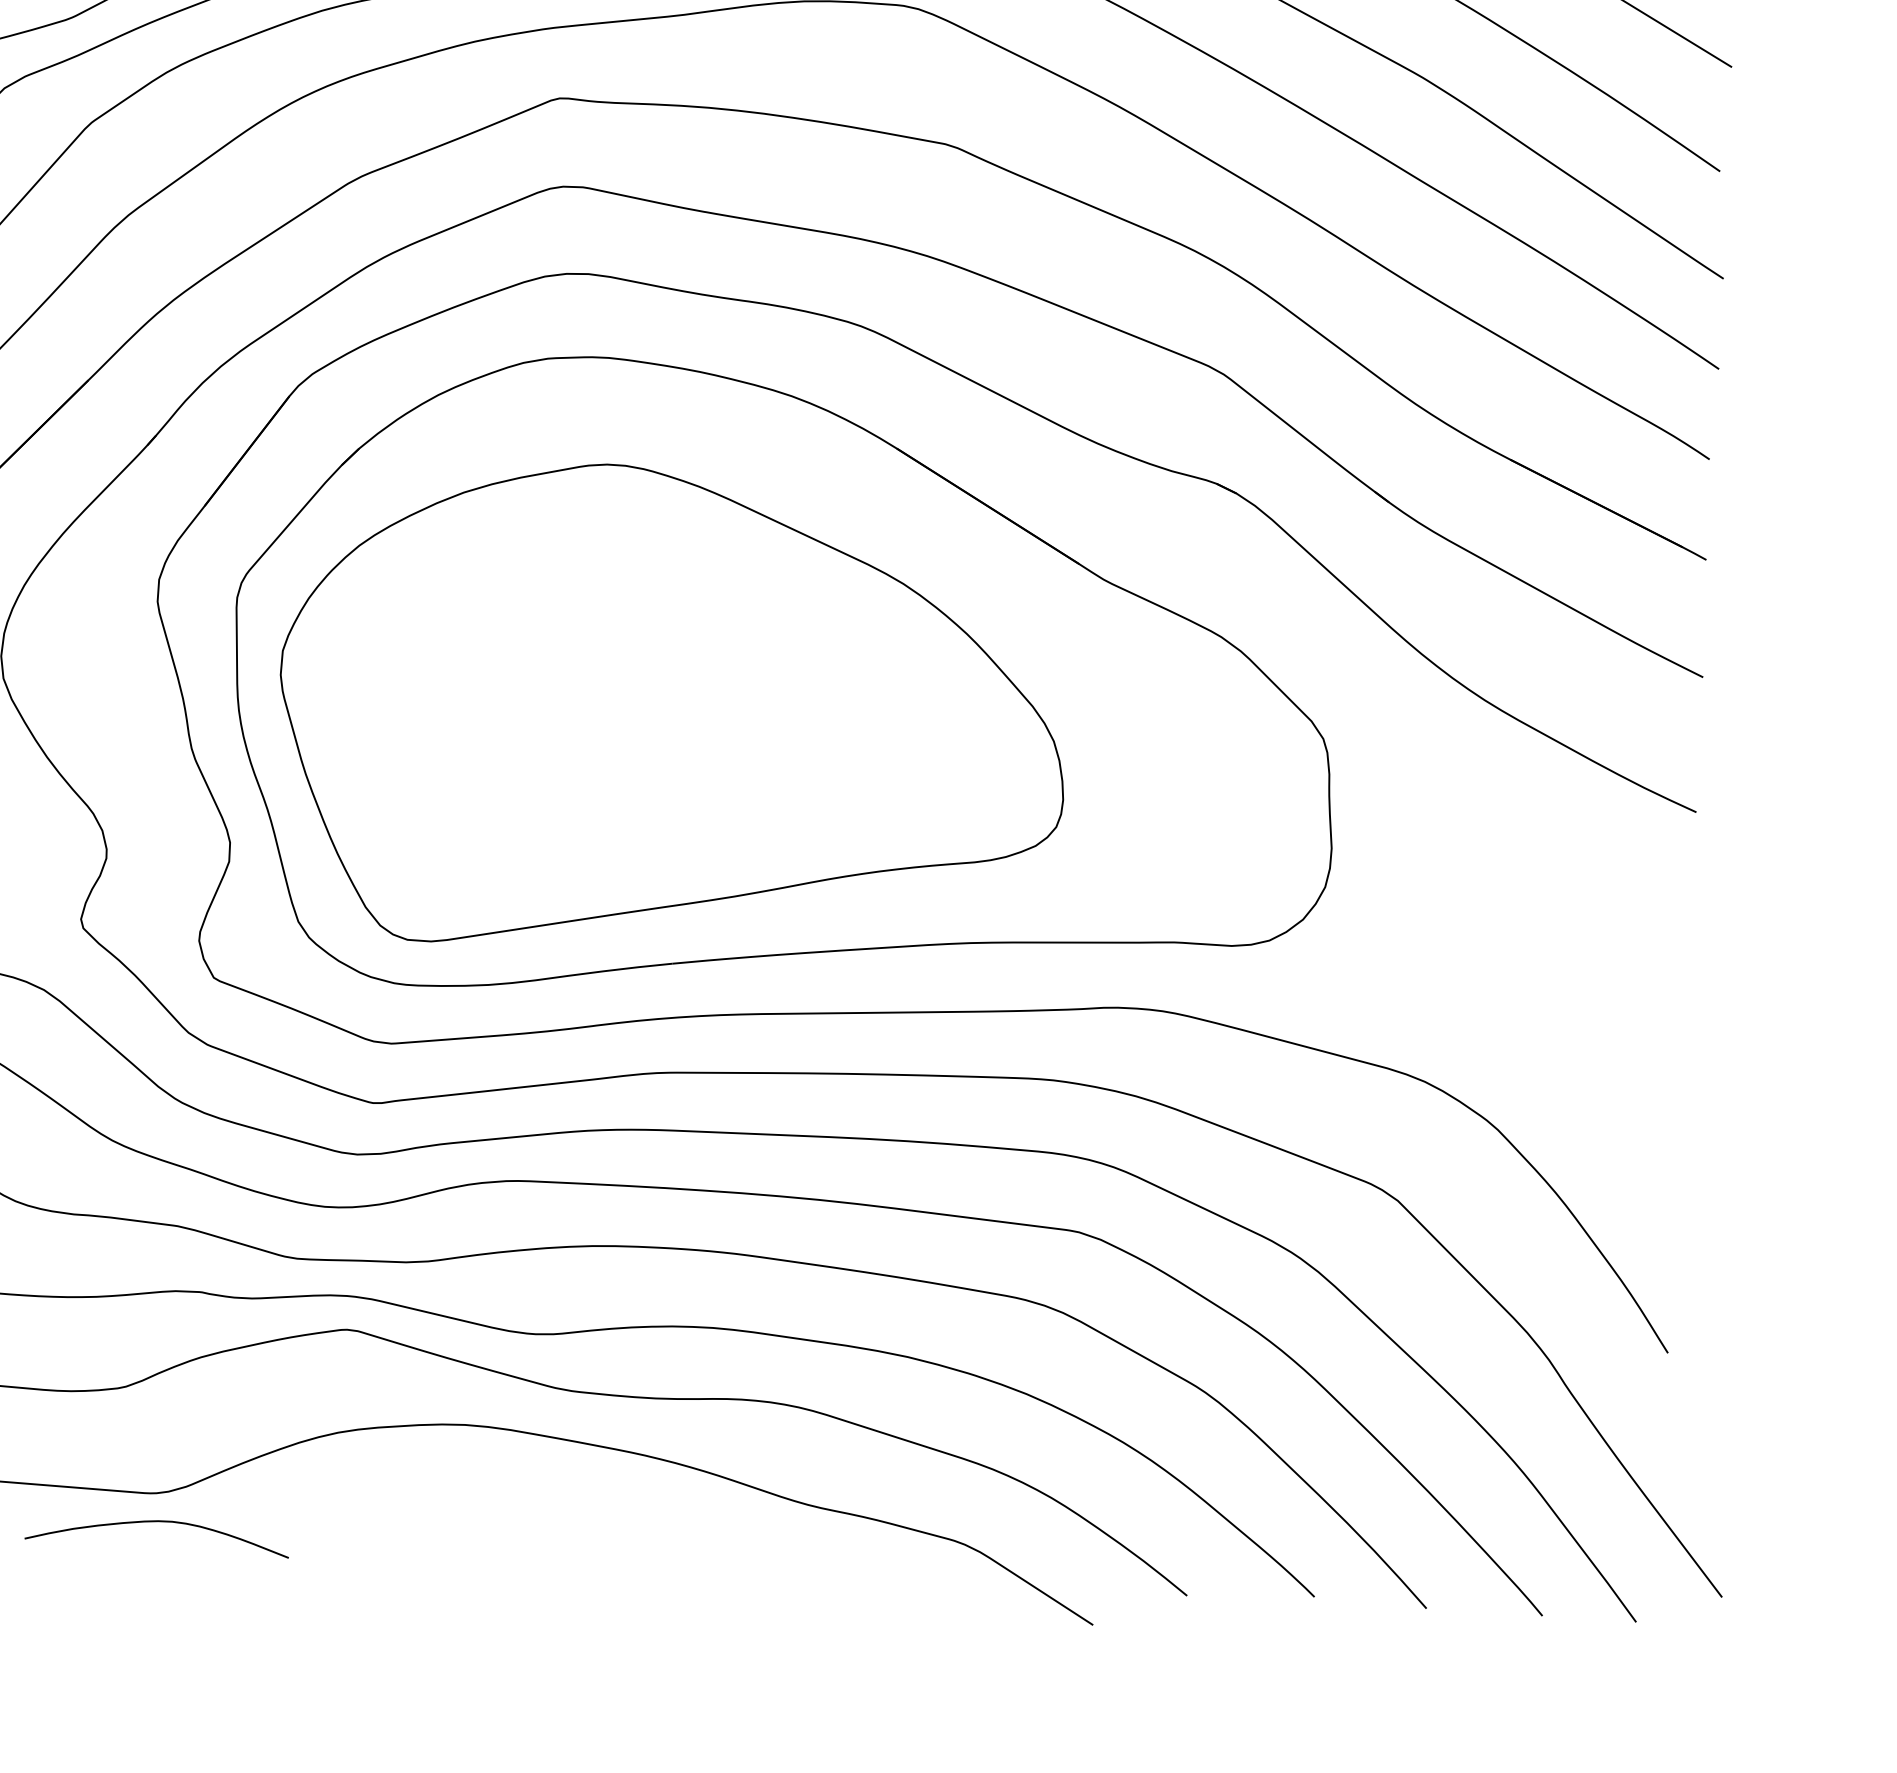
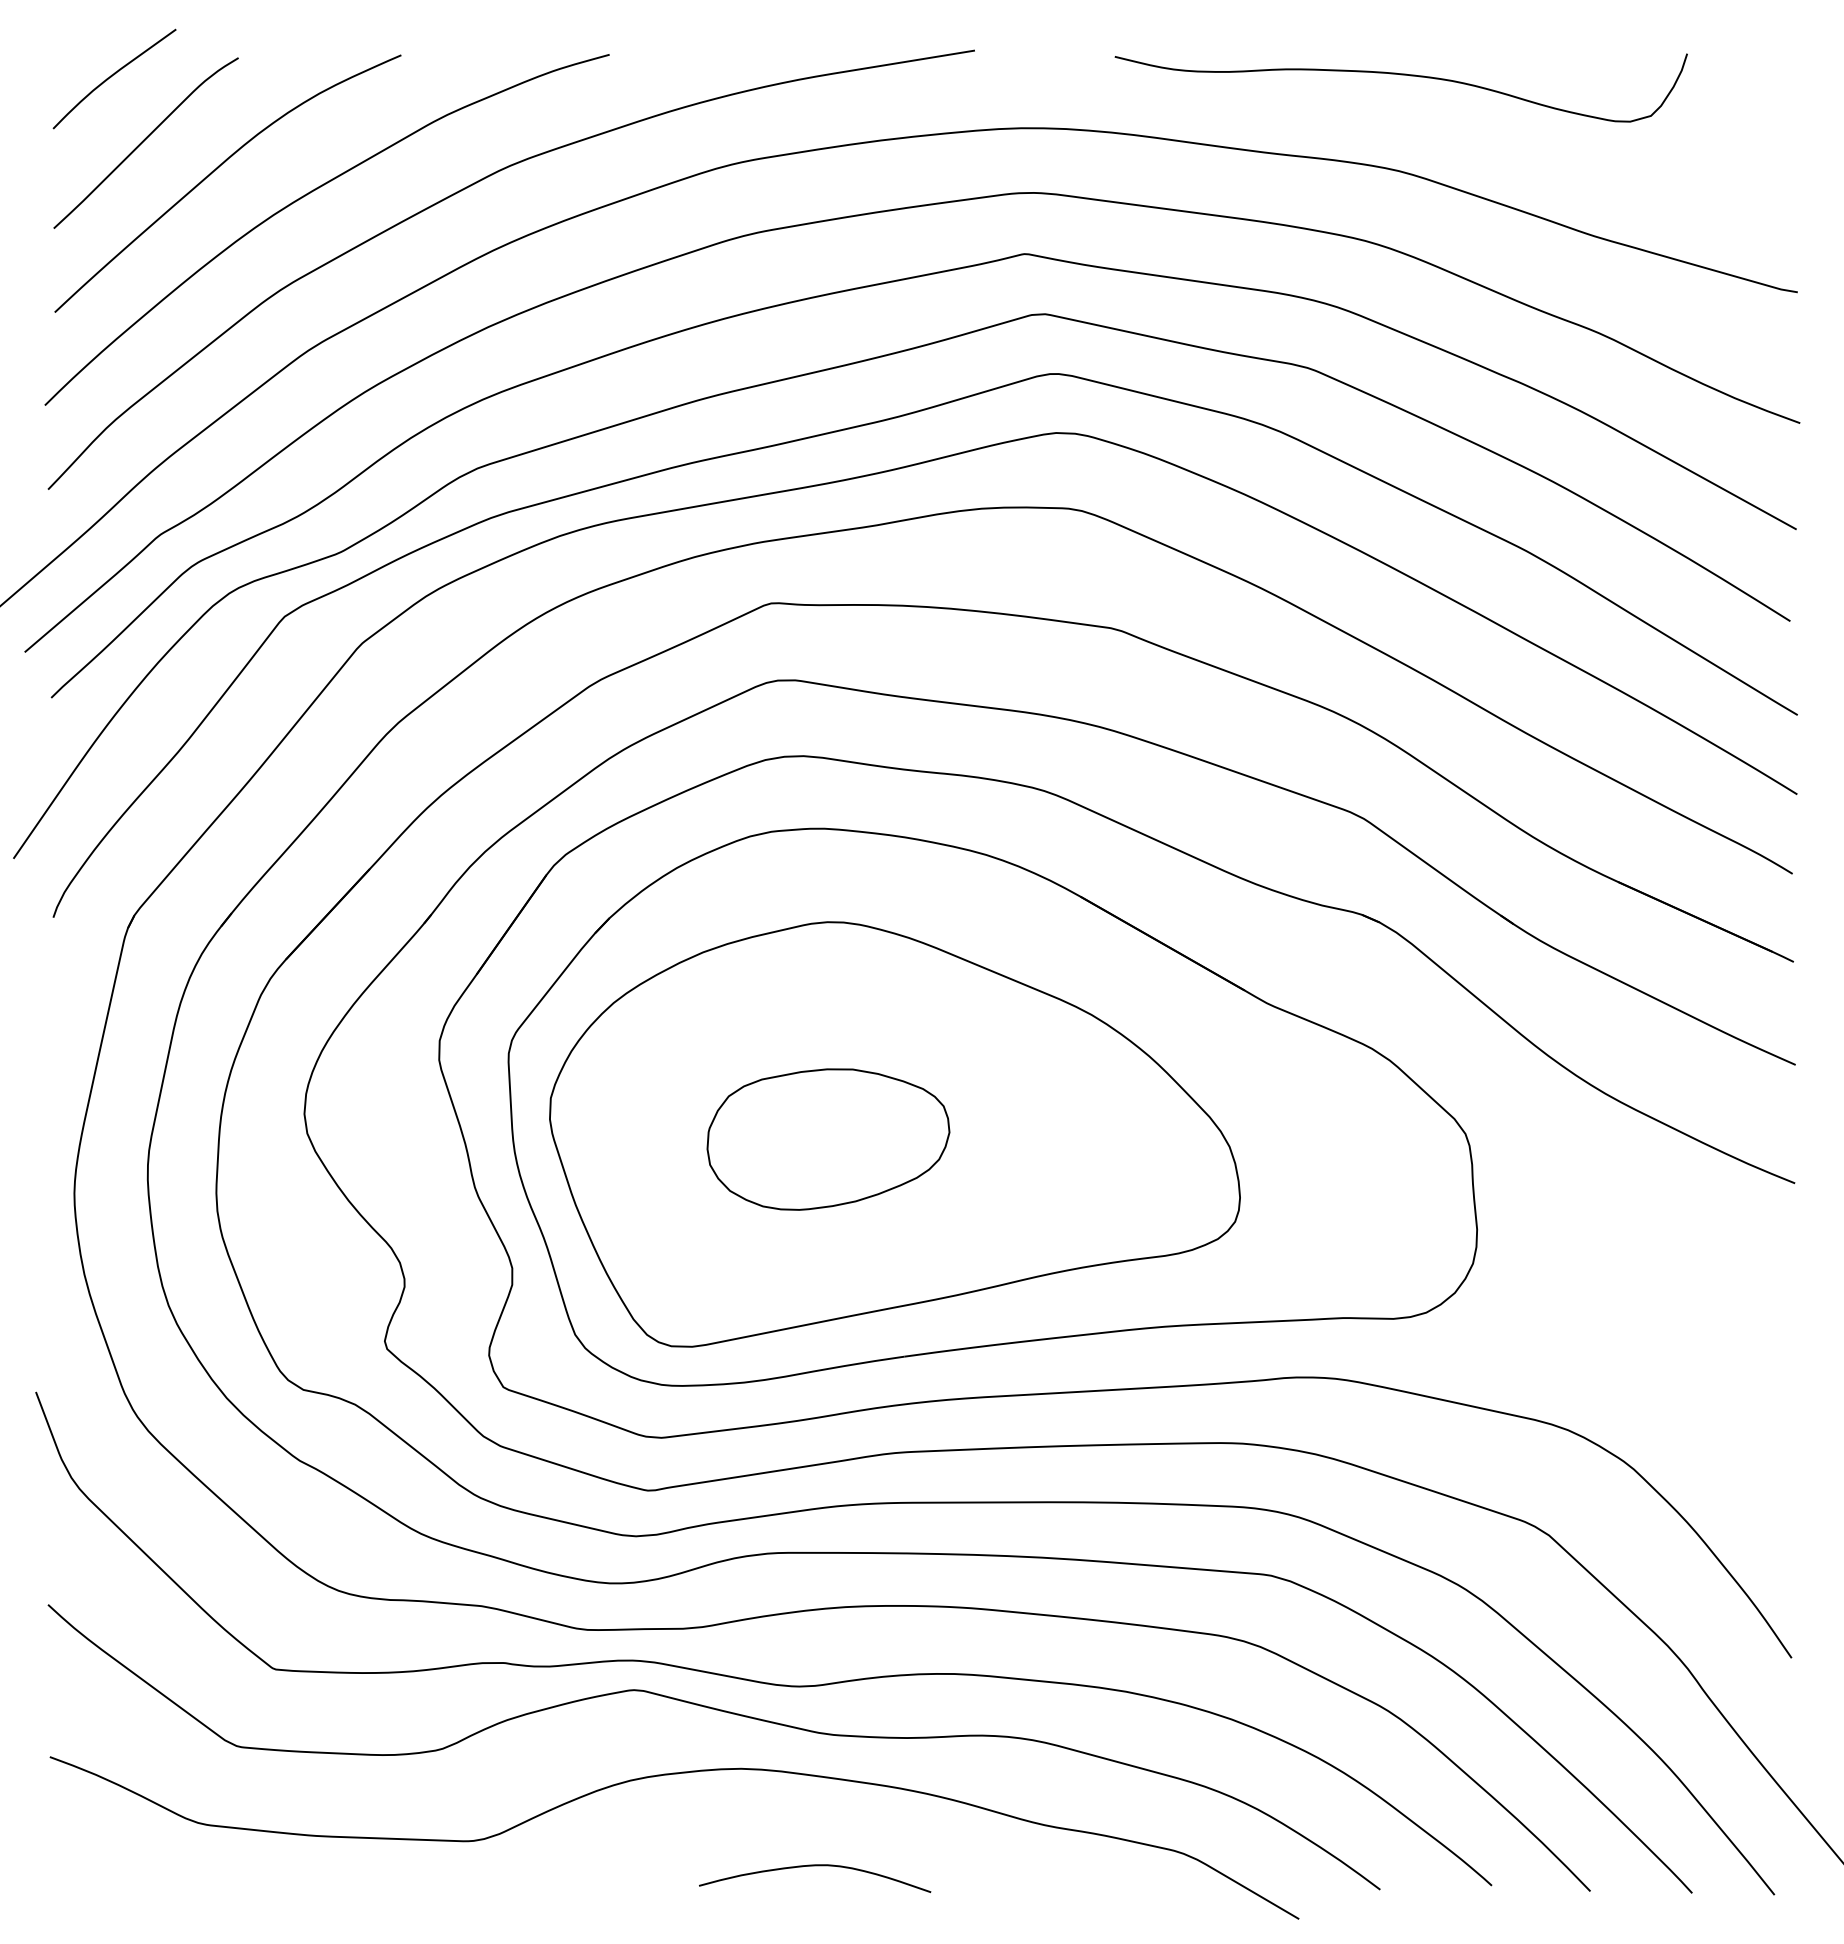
part: (597, 712) -> (828, 1139), added
curve: (158, 1522) -> (815, 1866), moved

